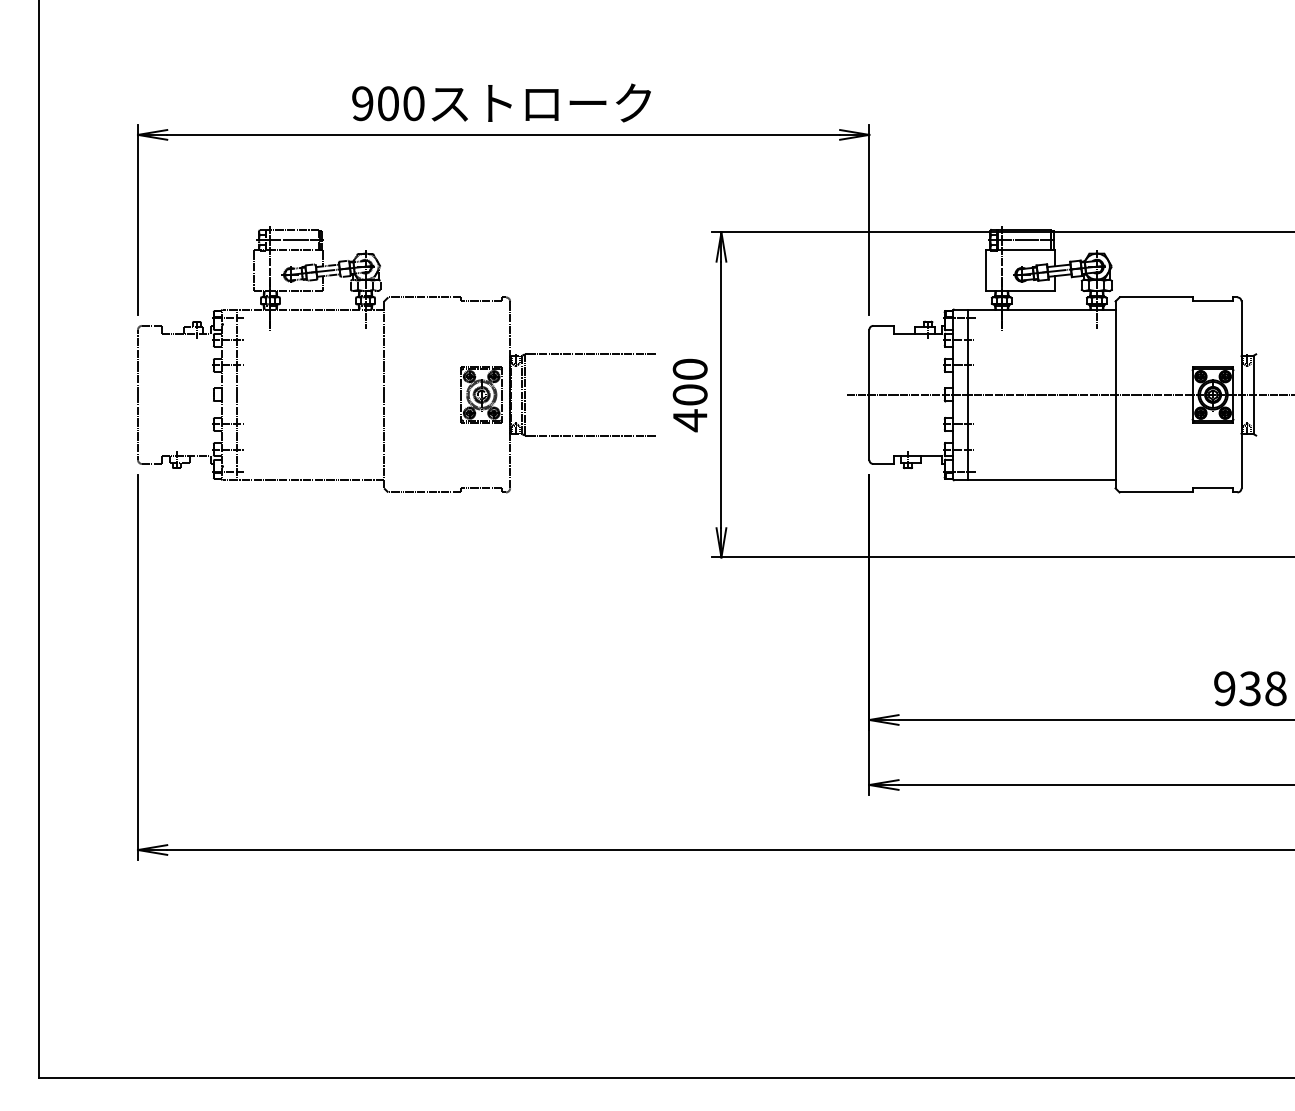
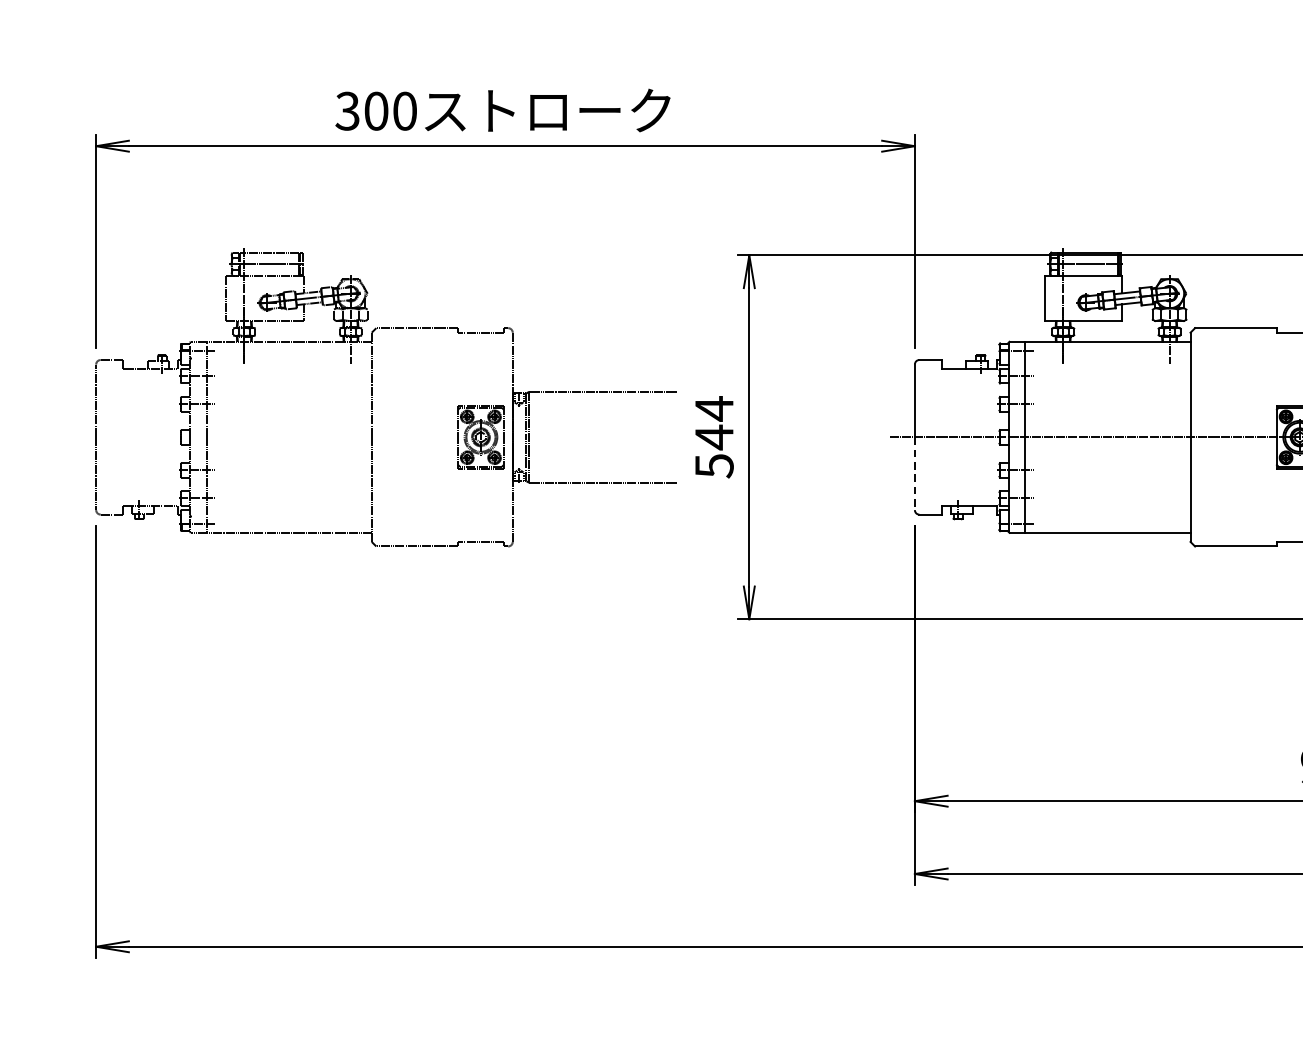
text: (362, 103) -> (347, 111), 900 -> 300
text: (689, 395) -> (713, 437), 400 -> 544
line: (869, 427) -> (915, 473), solid -> dashed

